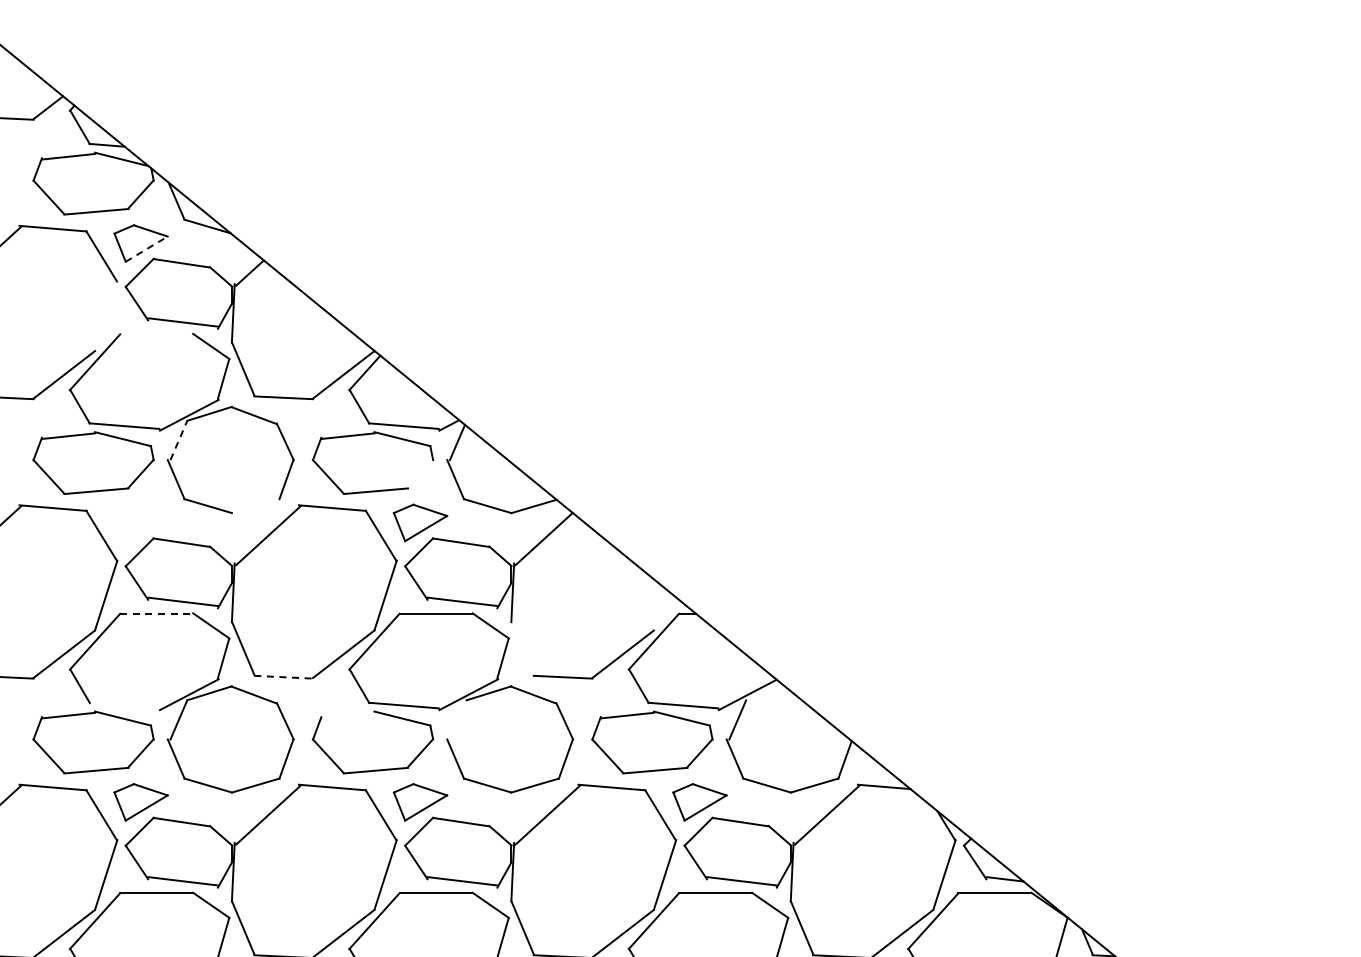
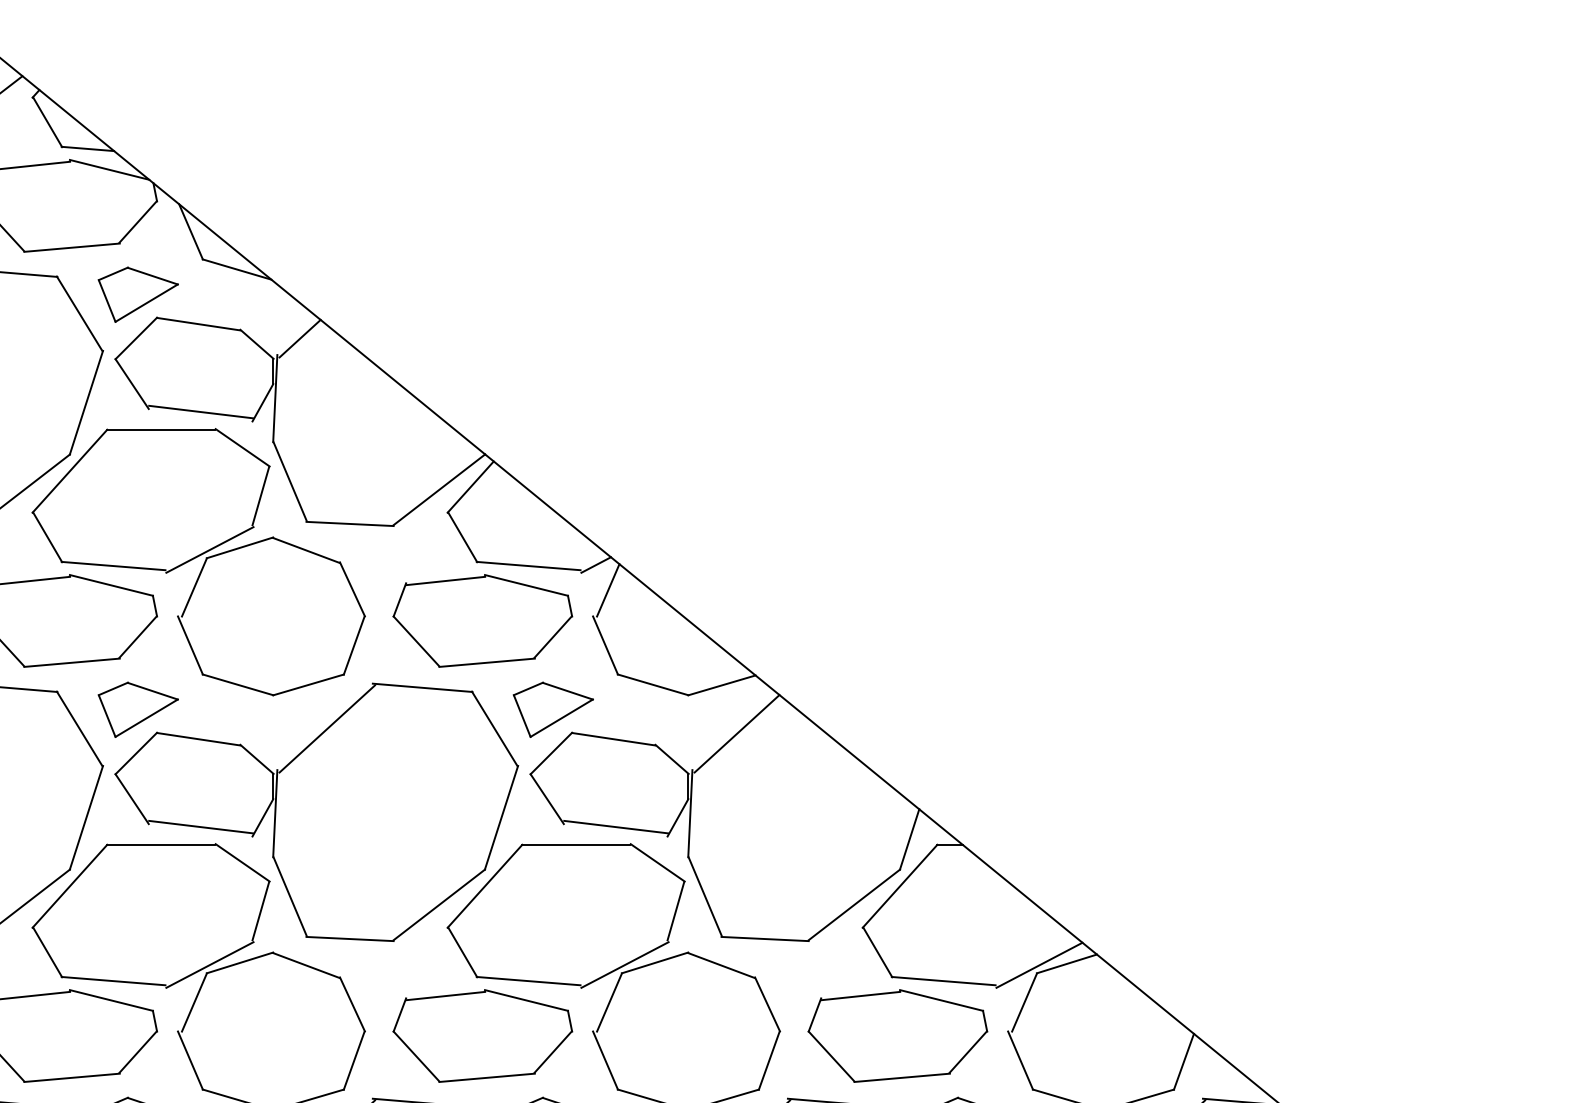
line: (147, 248) -> (147, 302), dashed -> solid
line: (105, 316) -> (85, 403), added
line: (156, 334) -> (161, 429), added
line: (179, 440) -> (195, 587), dashed -> solid
line: (419, 473) -> (551, 636), added
line: (255, 506) -> (308, 685), added
part: (140, 522) -> (137, 709), added
line: (659, 609) -> (908, 838), added
line: (157, 613) -> (162, 844), dashed -> solid
line: (522, 648) -> (704, 896), added
line: (284, 677) -> (351, 939), dashed -> solid
line: (766, 693) -> (1067, 963), added
line: (124, 705) -> (113, 981), added
line: (347, 715) -> (444, 995), added
line: (457, 719) -> (608, 1001), added

